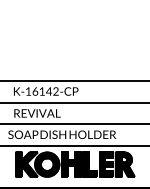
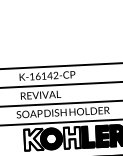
fill: (26, 164) -> (33, 139), removed
fill: (71, 164) -> (72, 137), removed

